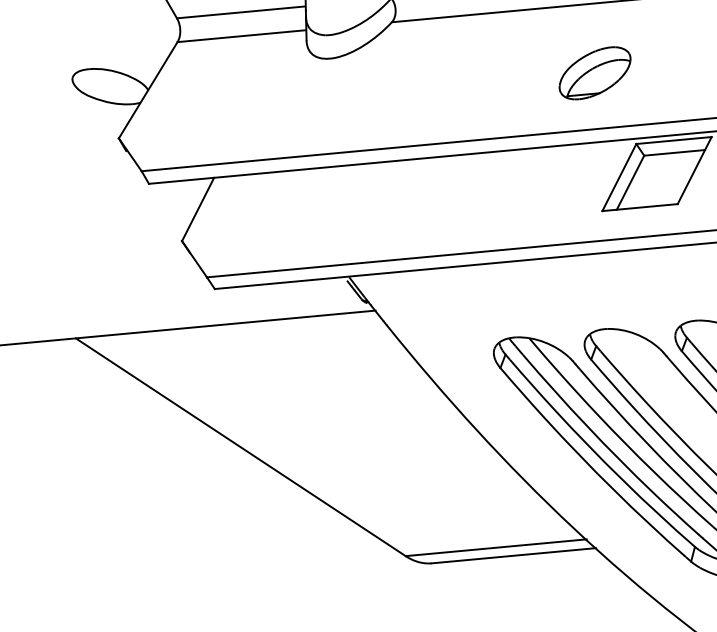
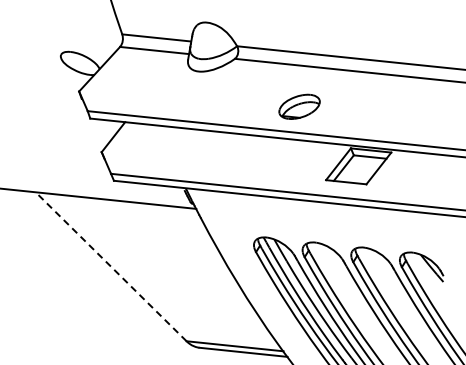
part: (594, 72) -> (299, 106), moved
line: (239, 446) -> (110, 266), solid -> dashed

